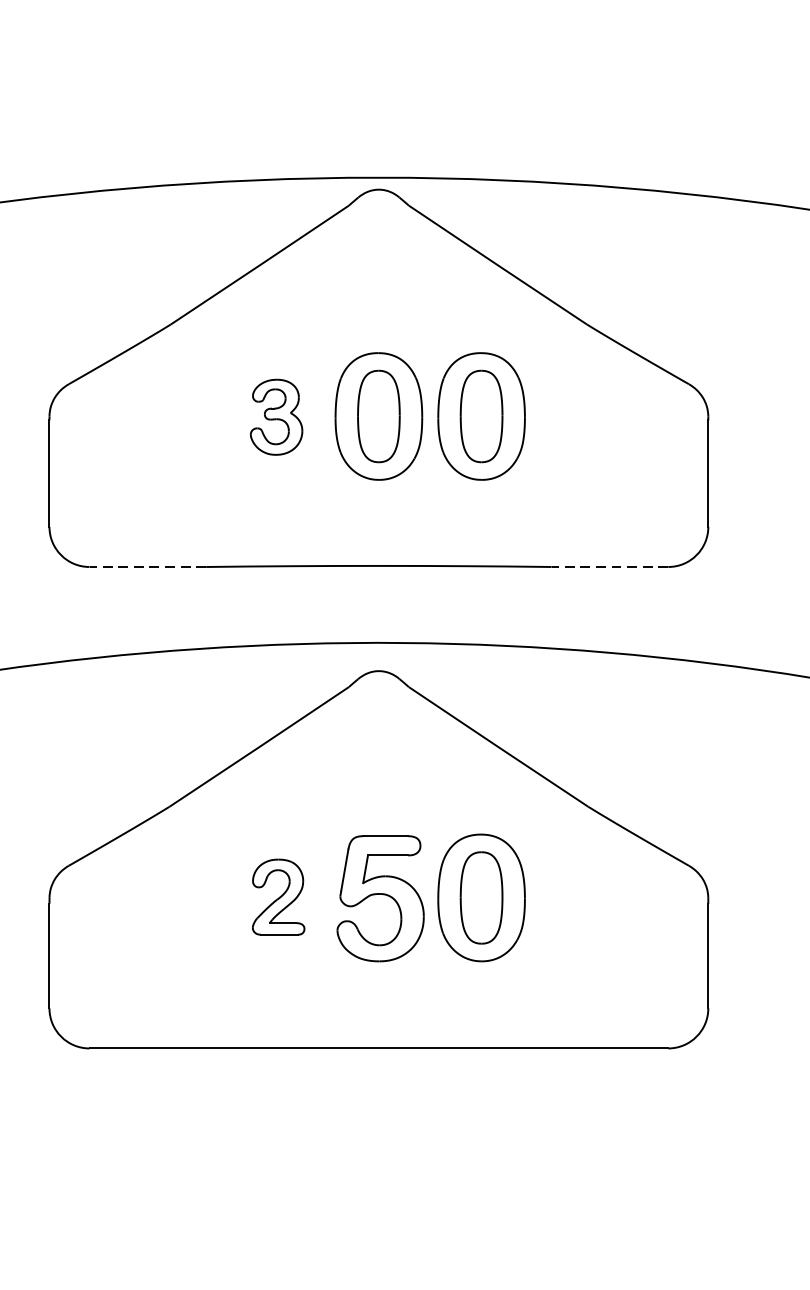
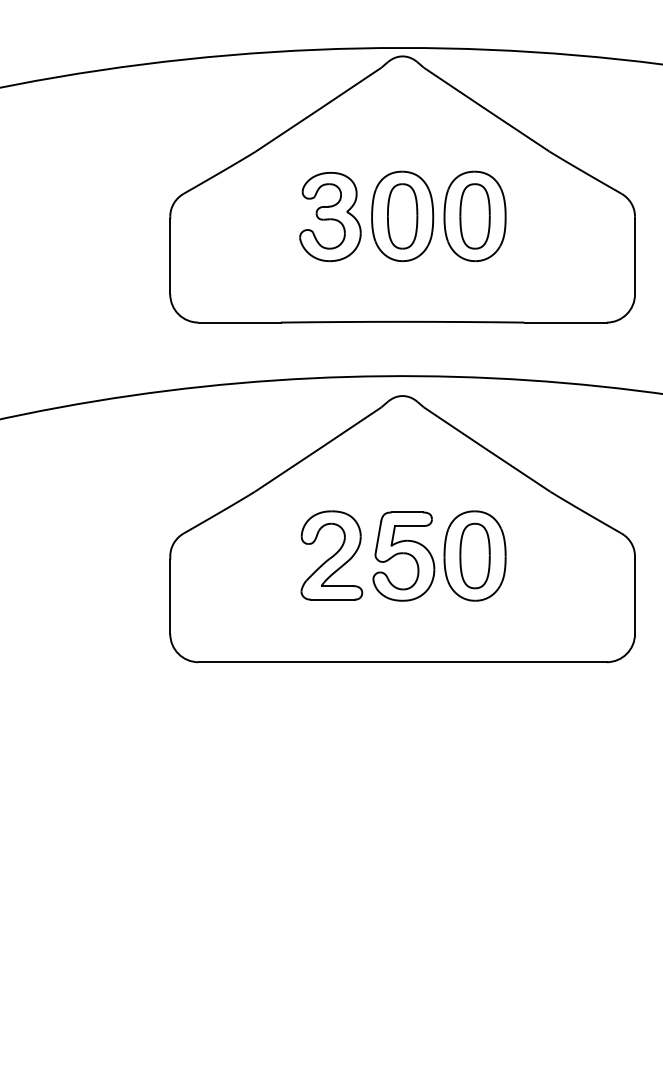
part: (276, 416) -> (330, 216), size x1.67
line: (147, 566) -> (239, 322), dashed -> solid
line: (609, 566) -> (565, 322), dashed -> solid
part: (278, 897) -> (331, 555), size x1.67

